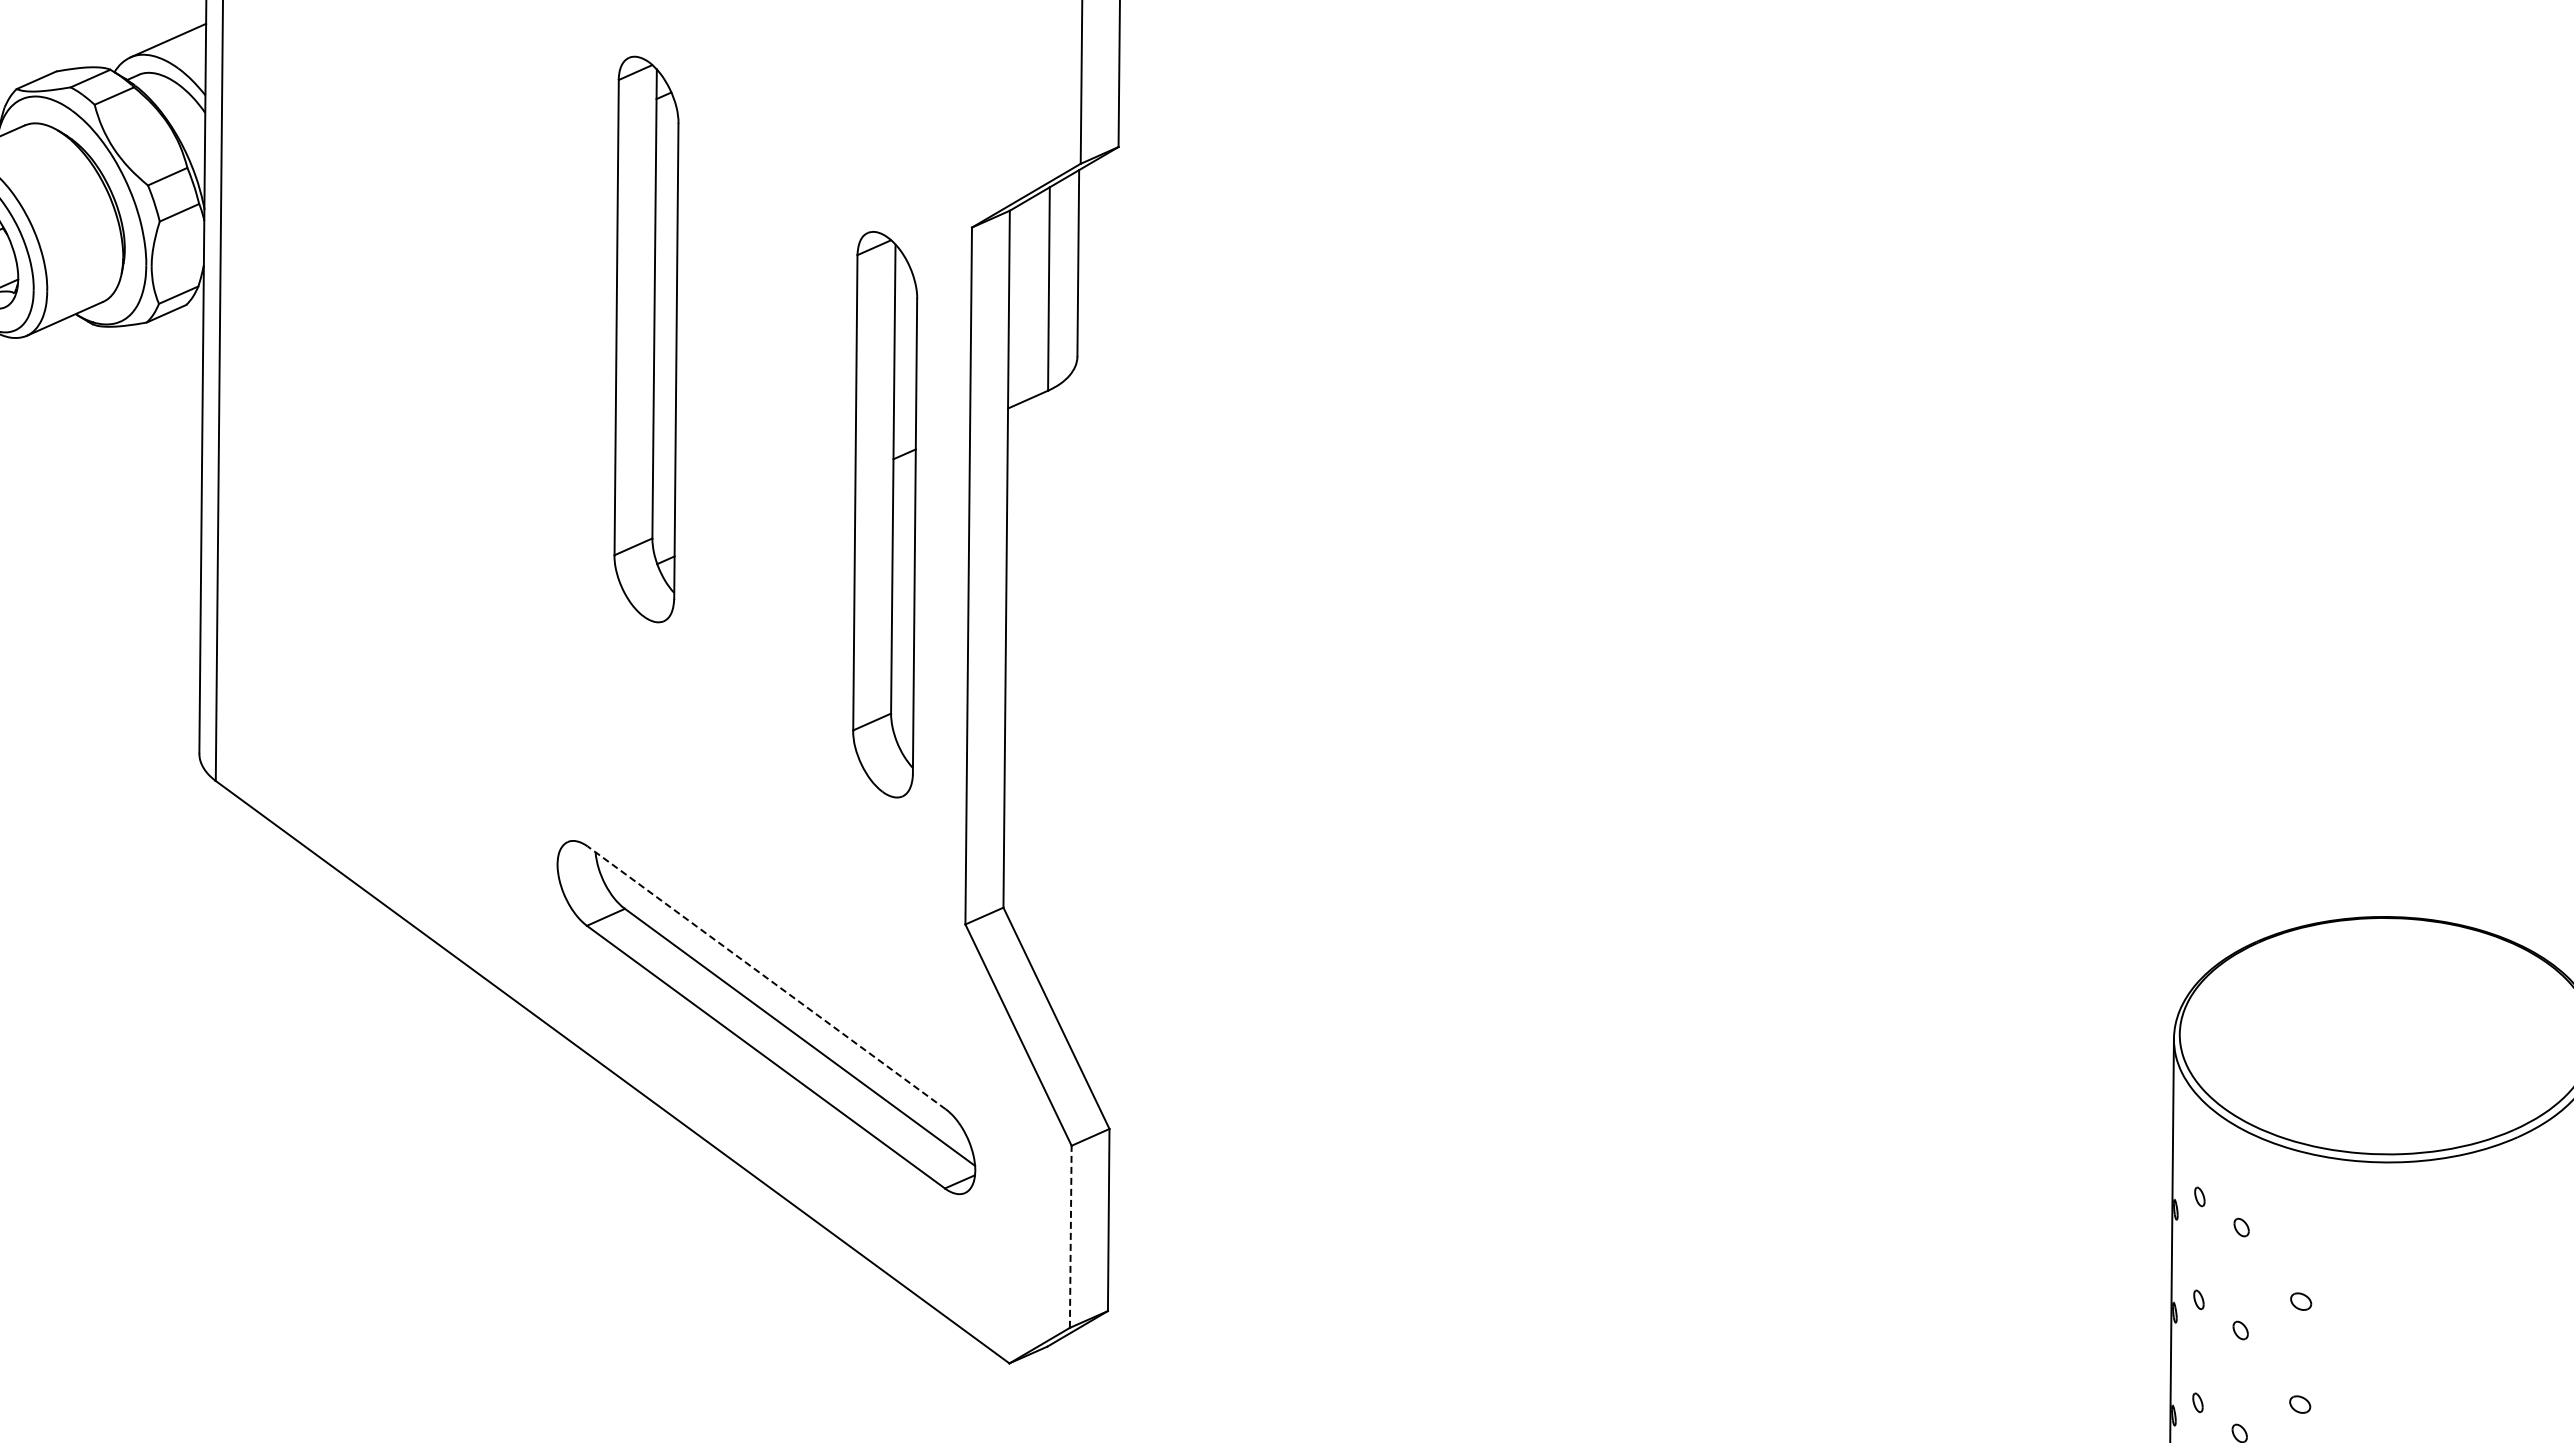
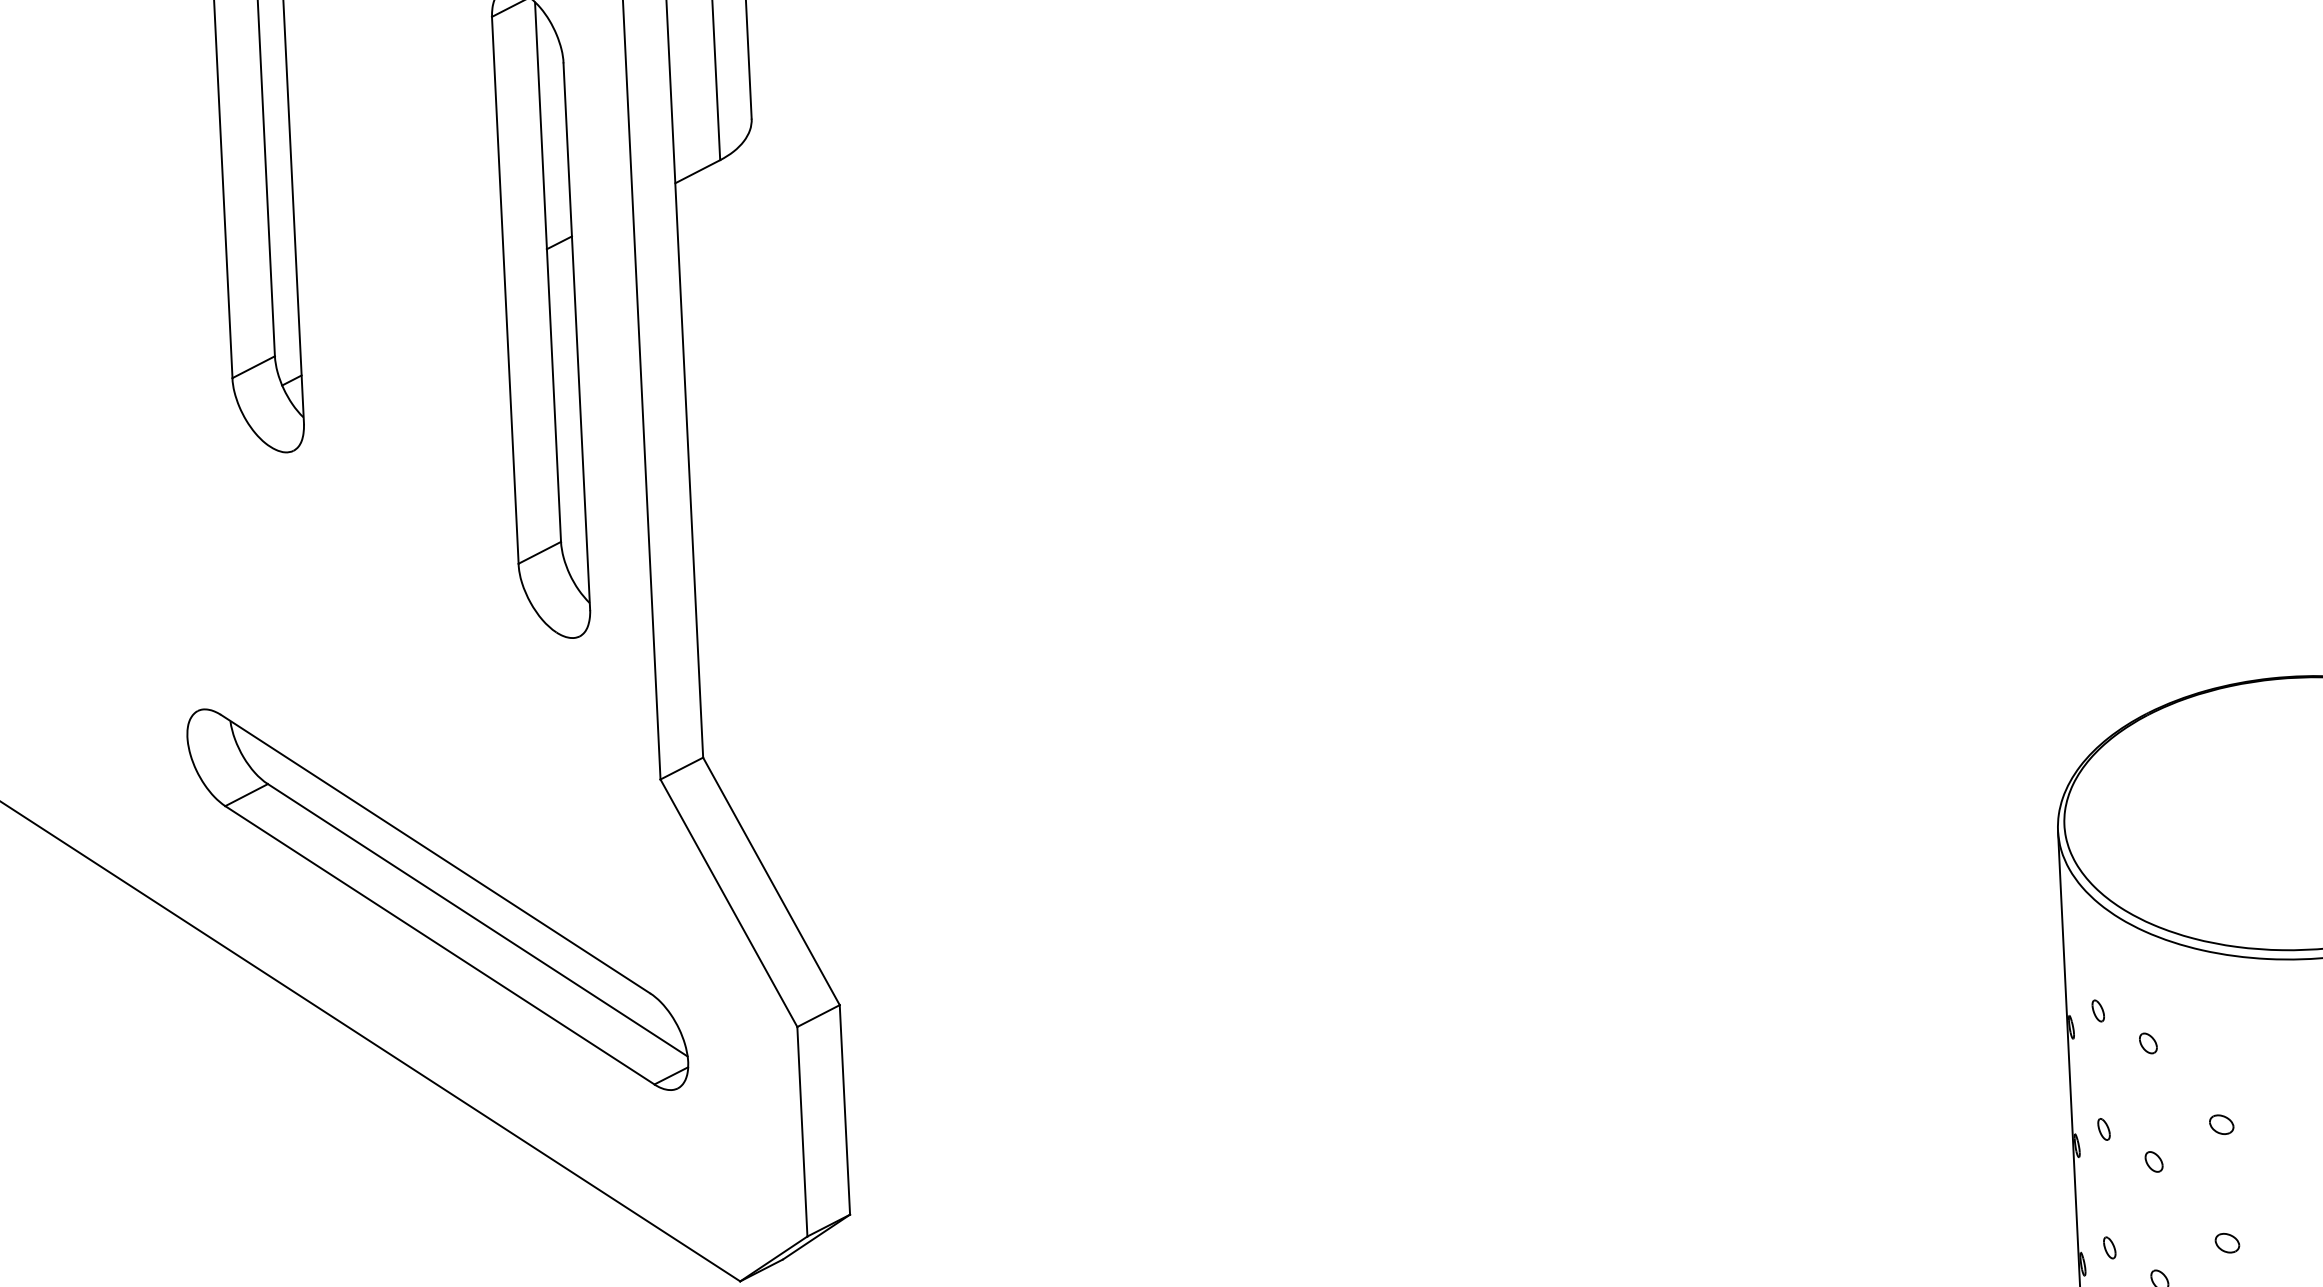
line: (766, 977) -> (435, 853), dashed -> solid
line: (1070, 1236) -> (802, 1131), dashed -> solid

